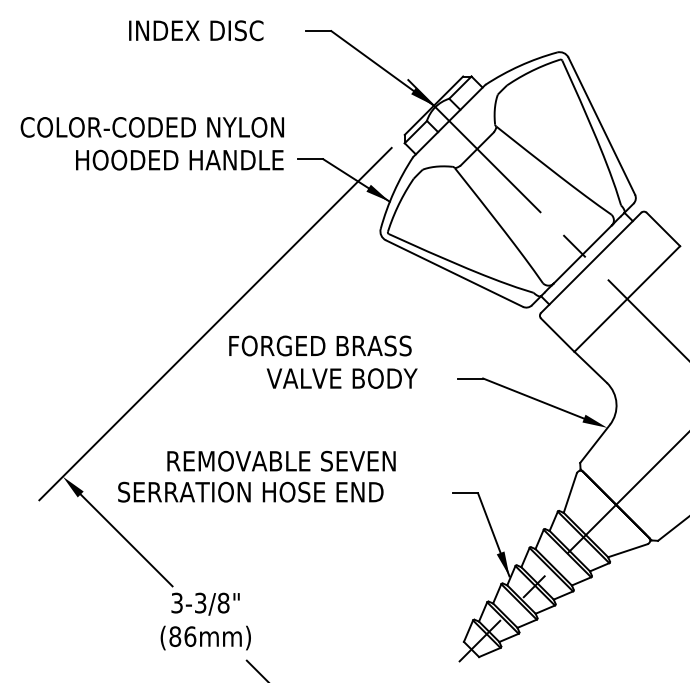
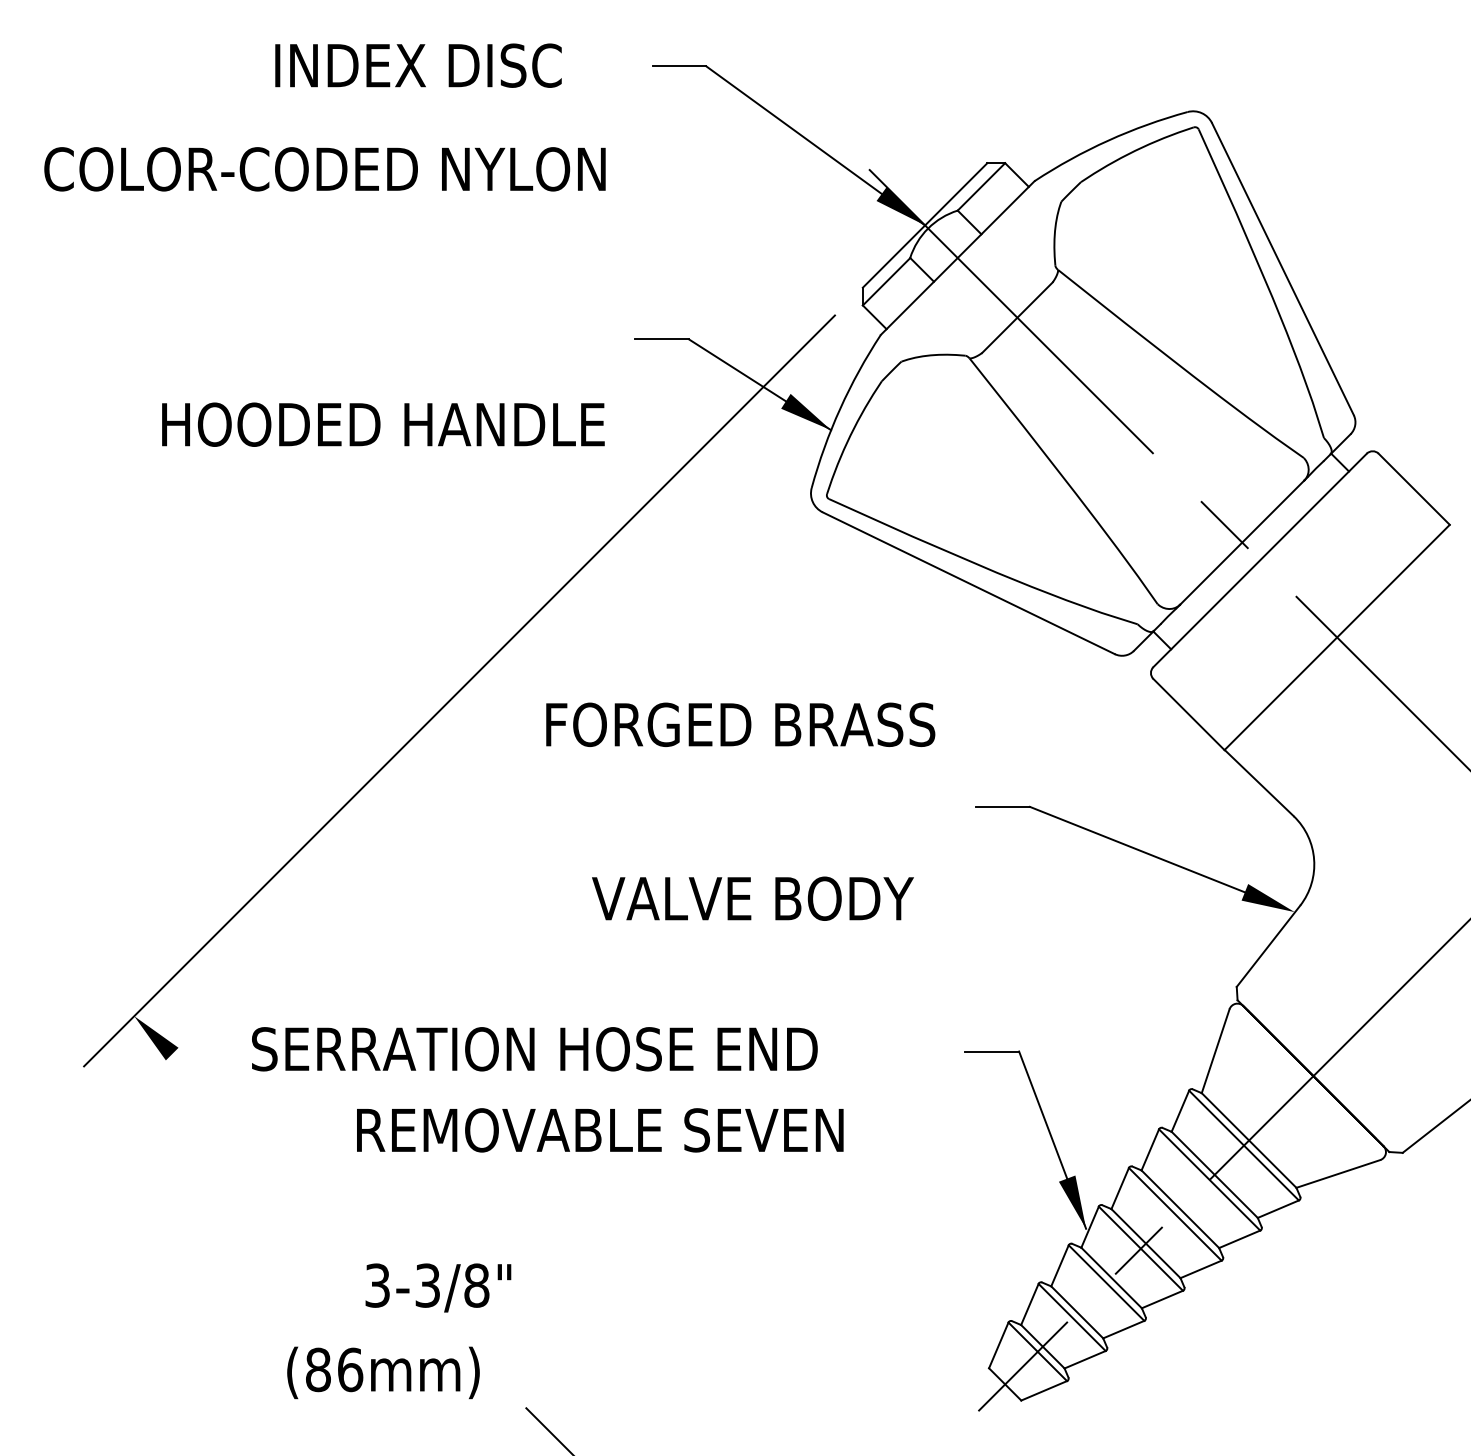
text: (151, 127) -> (323, 169), moved
text: (179, 159) -> (382, 423), moved
text: (320, 345) -> (740, 723), moved
text: (341, 378) -> (751, 898), moved
text: (281, 460) -> (600, 1128), moved
line: (126, 540) -> (269, 1152), removed
text: (205, 637) -> (382, 1371), moved

